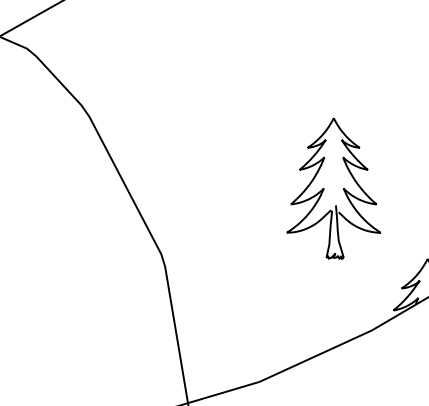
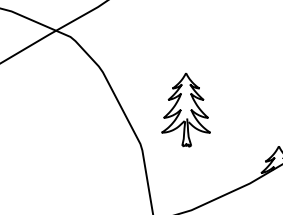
part: (332, 188) -> (185, 109), moved

